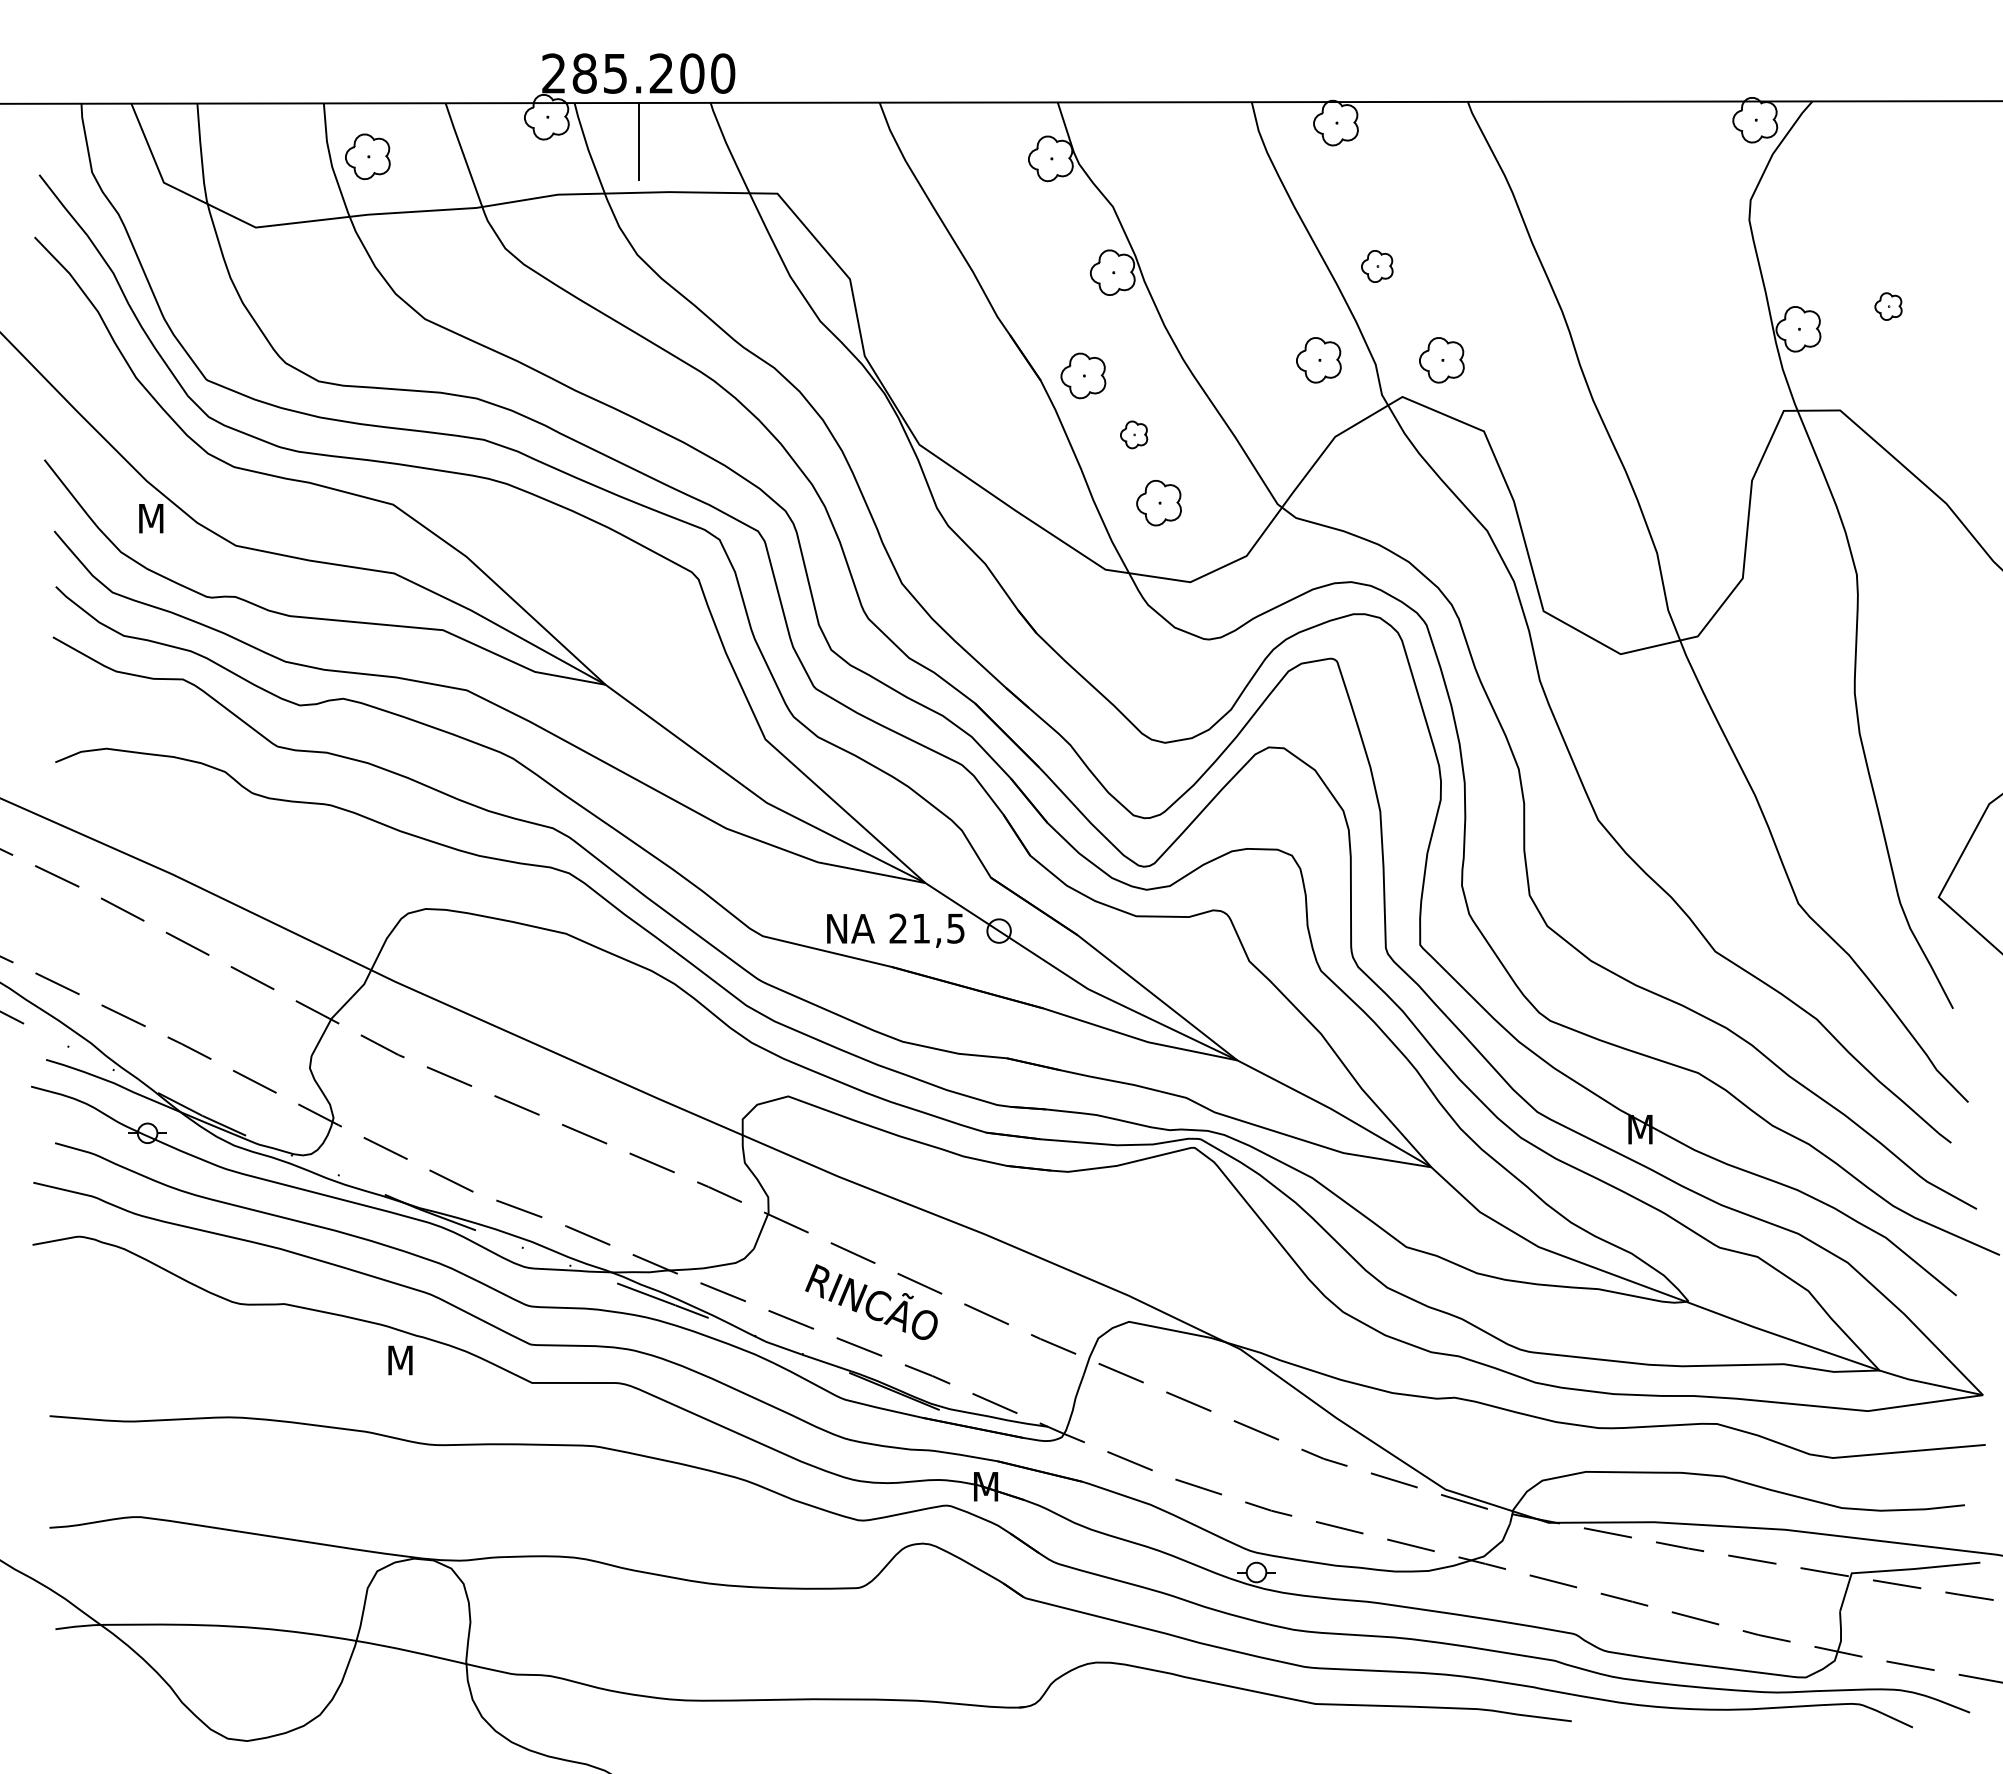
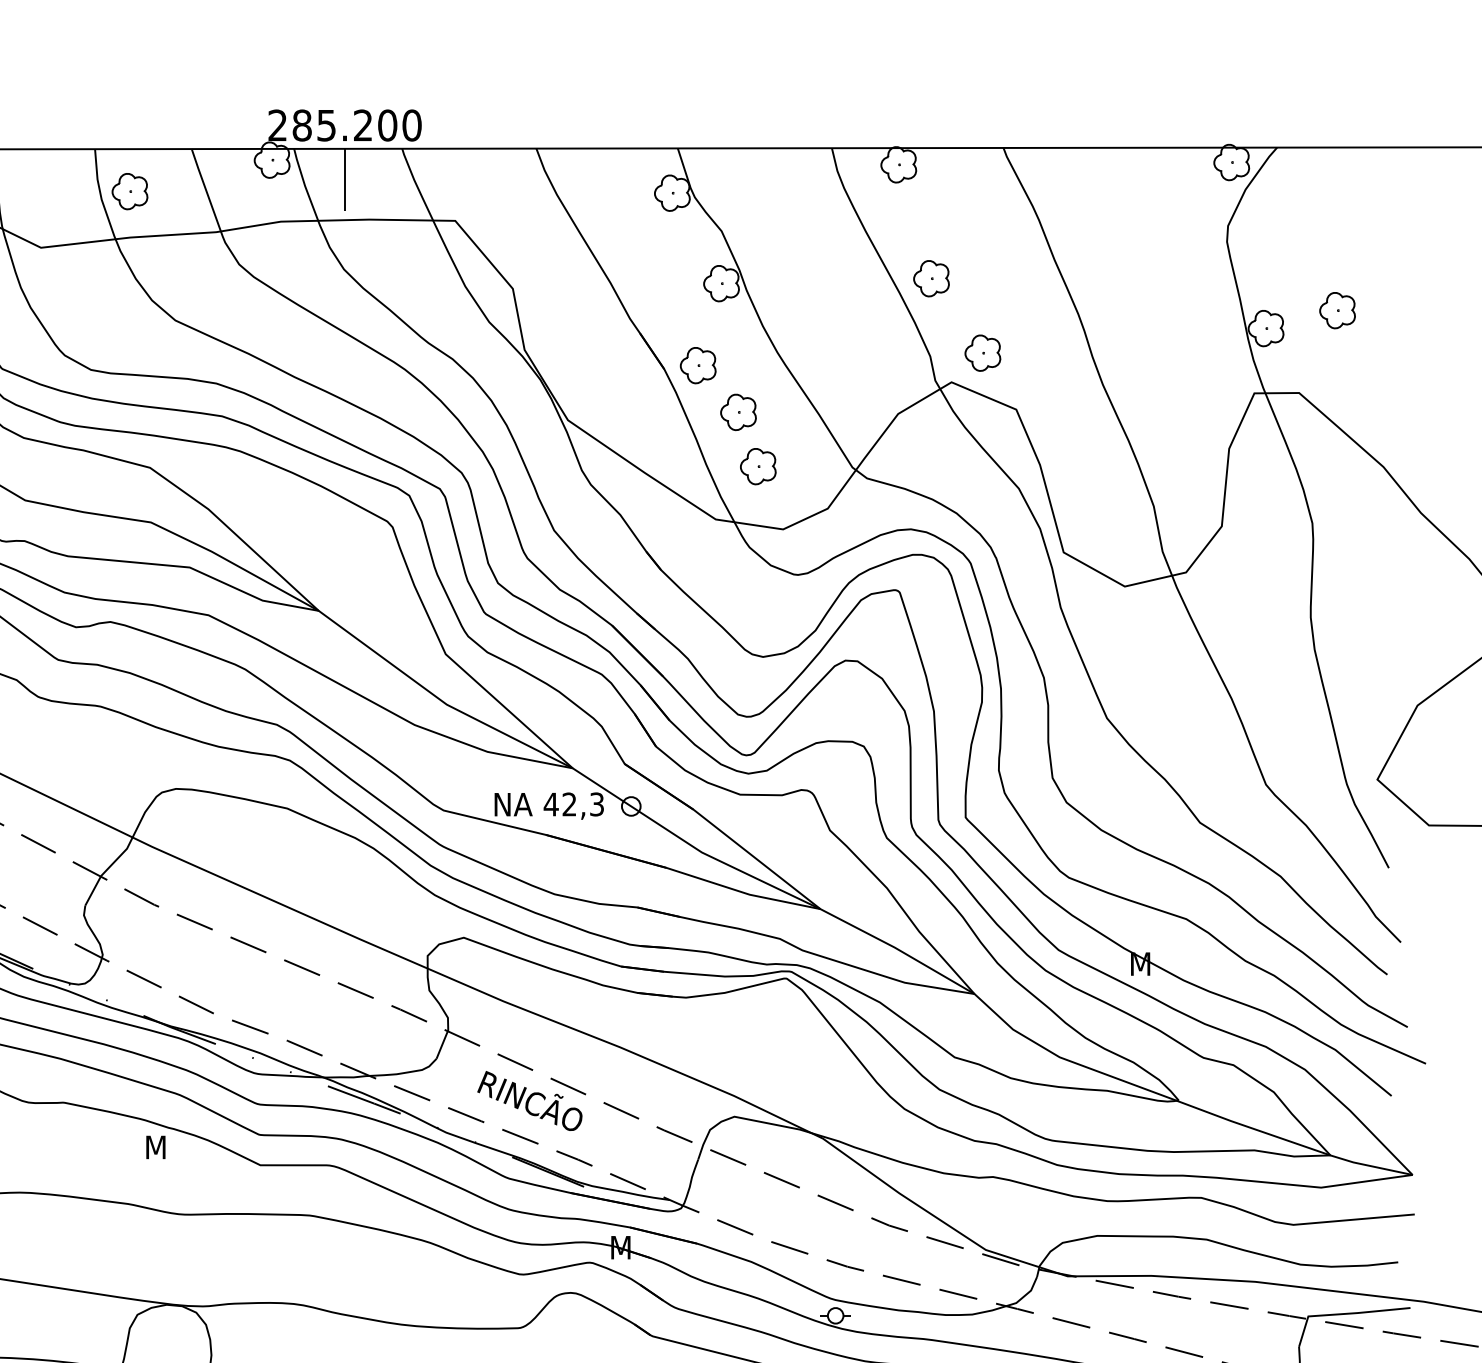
part: (1377, 266) -> (931, 278), size x1.43
part: (1888, 306) -> (1337, 310), size x1.67
part: (1318, 360) -> (884, 353), removed
part: (1133, 434) -> (737, 412), size x1.67
text: (926, 928) -> (573, 804), 21,5 -> 42,3

